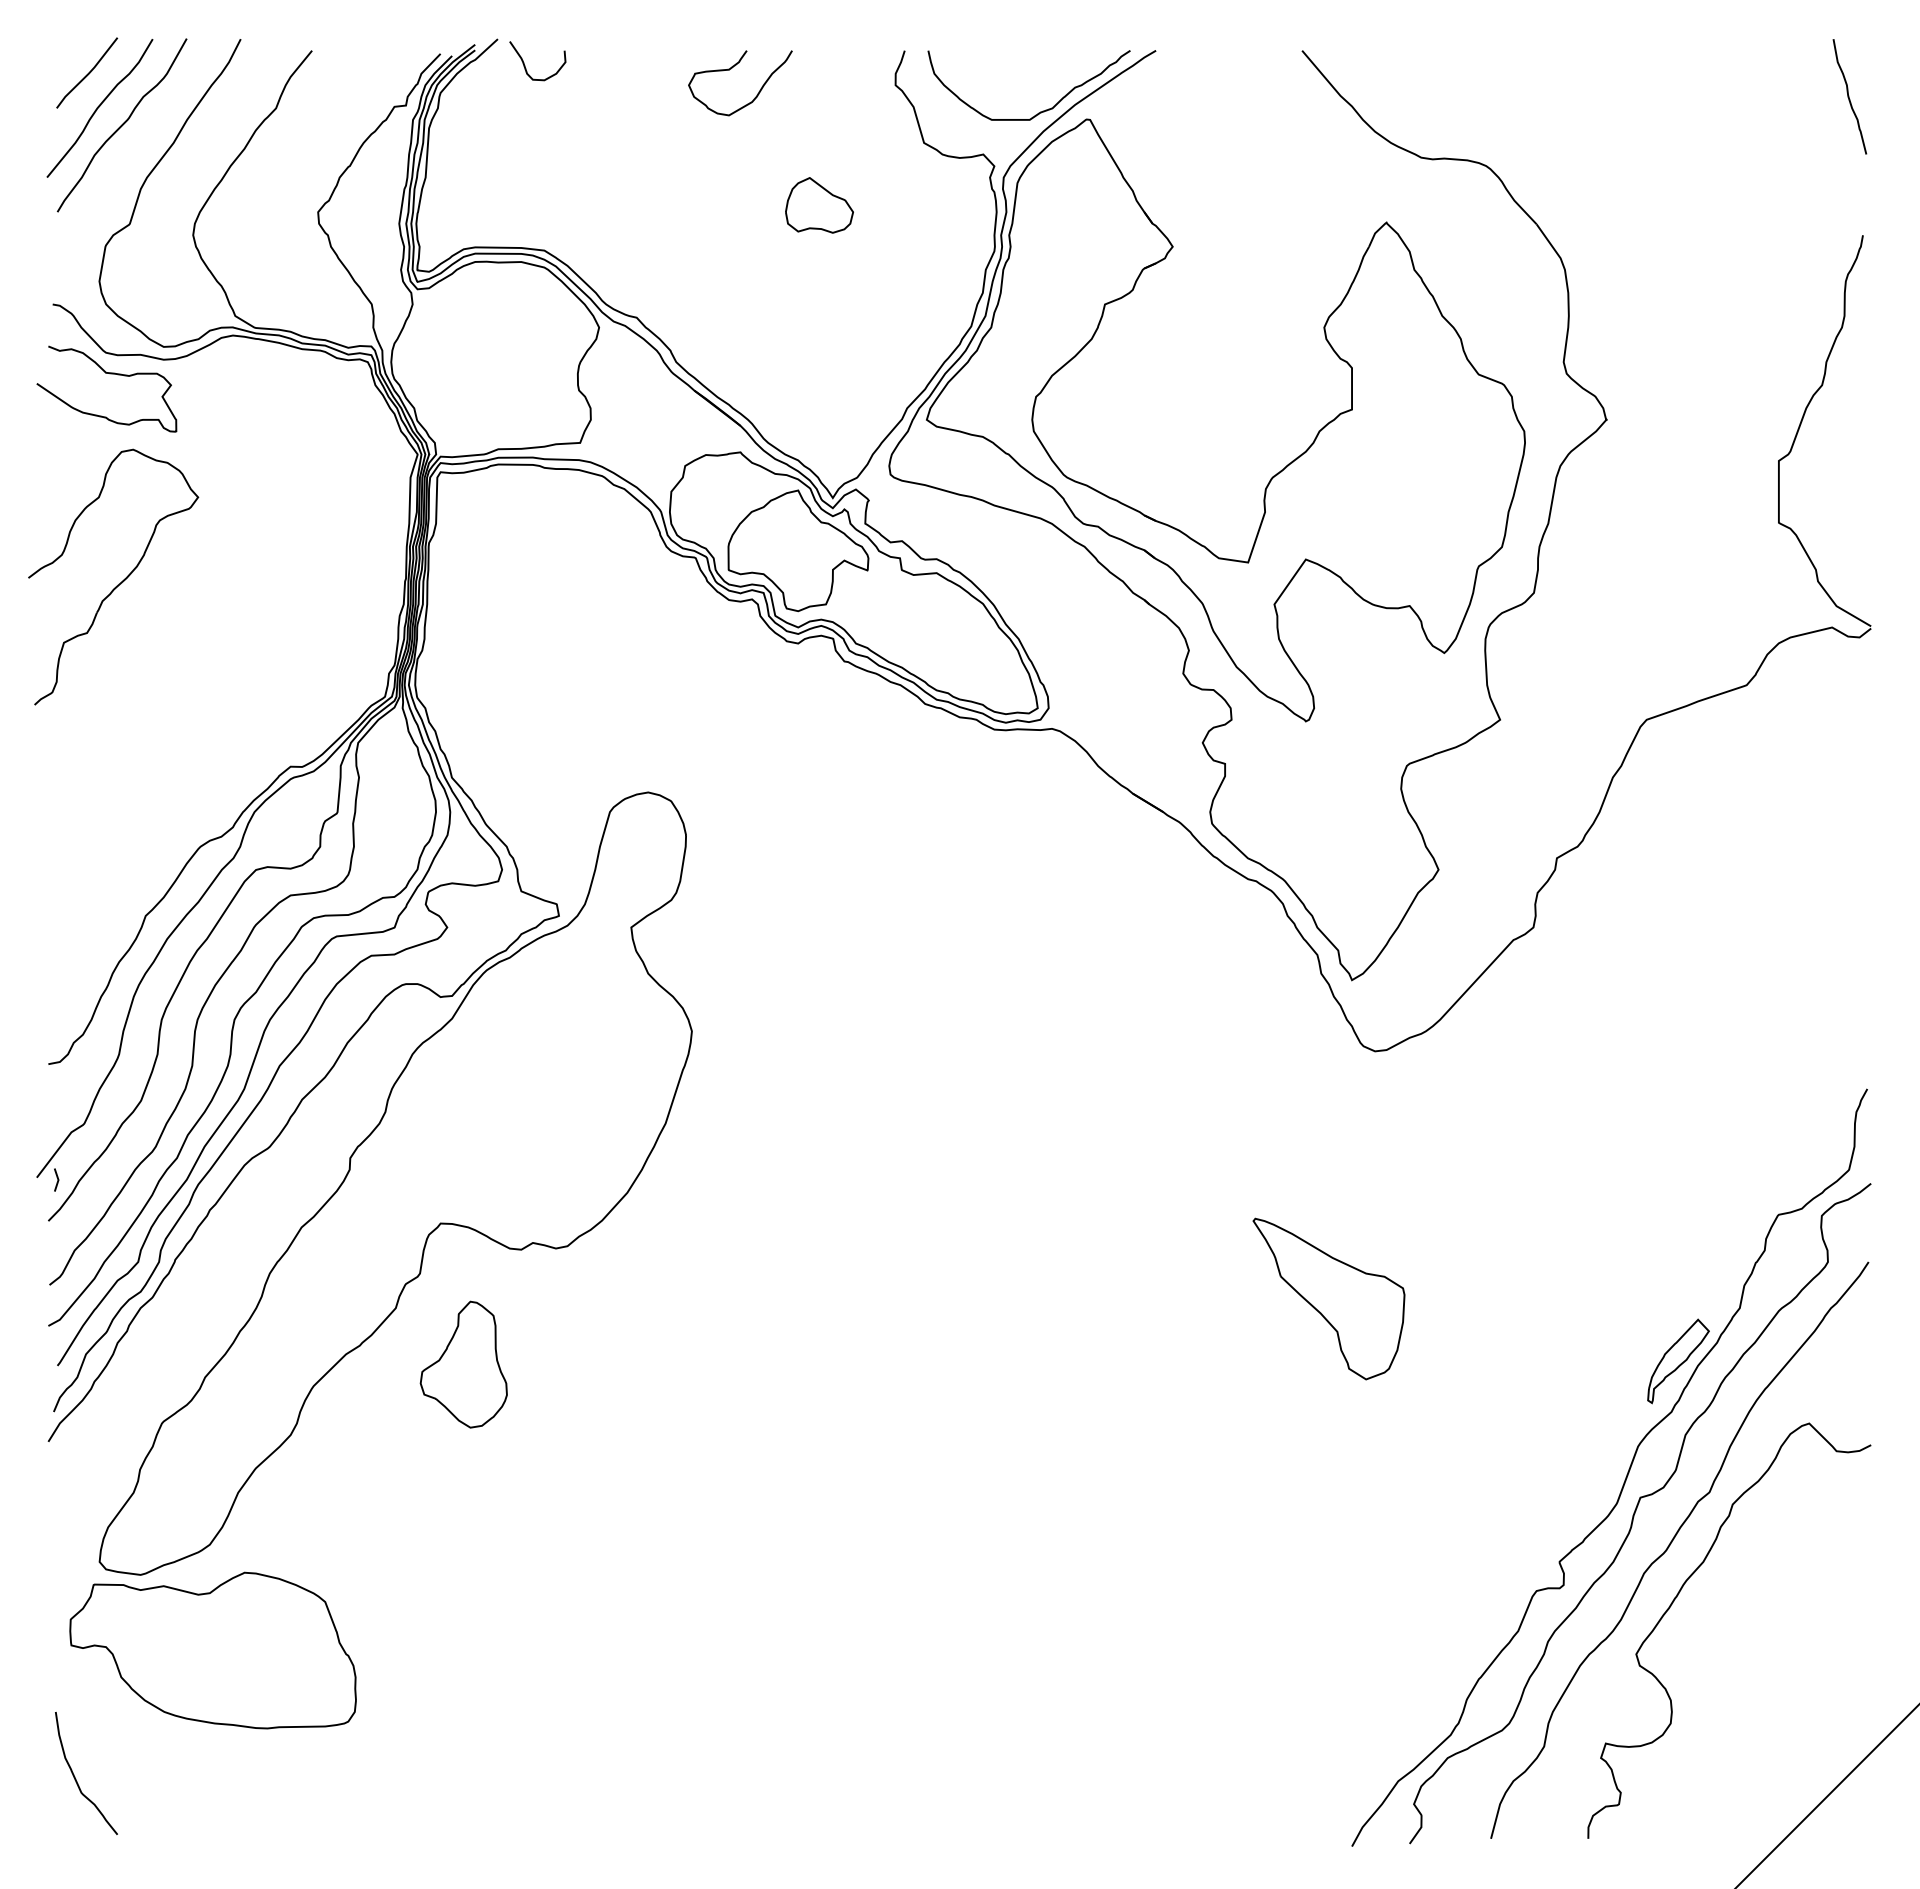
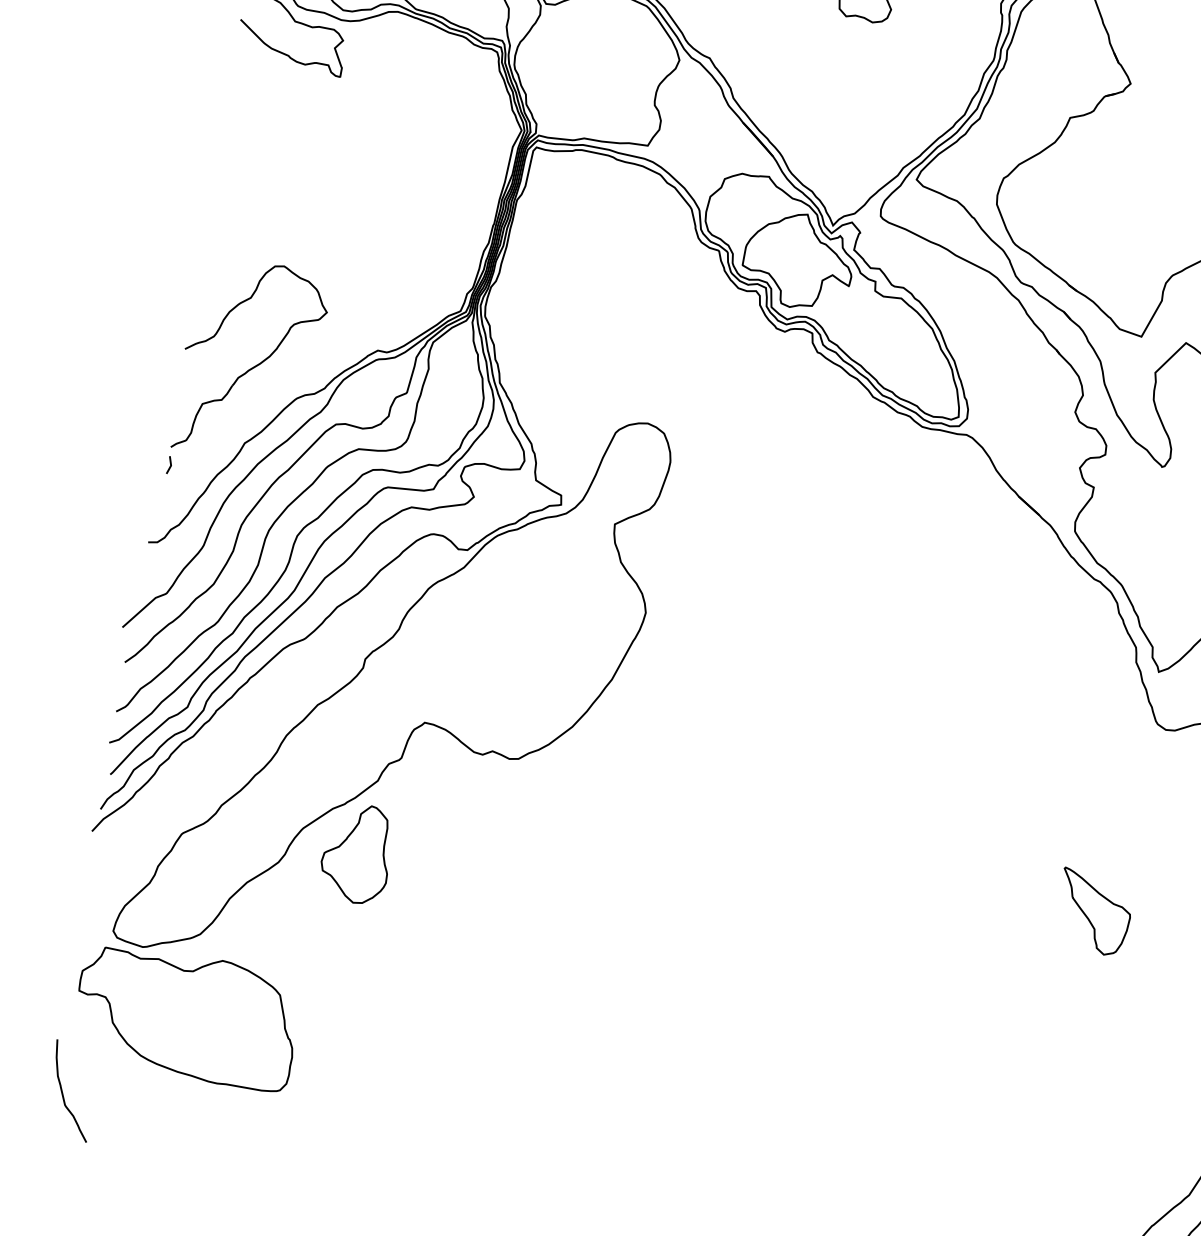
part: (117, 584) -> (252, 367), moved
line: (57, 1179) -> (170, 465), moved
part: (1328, 1299) -> (1093, 912), size x0.62
part: (463, 1364) -> (357, 853), moved

